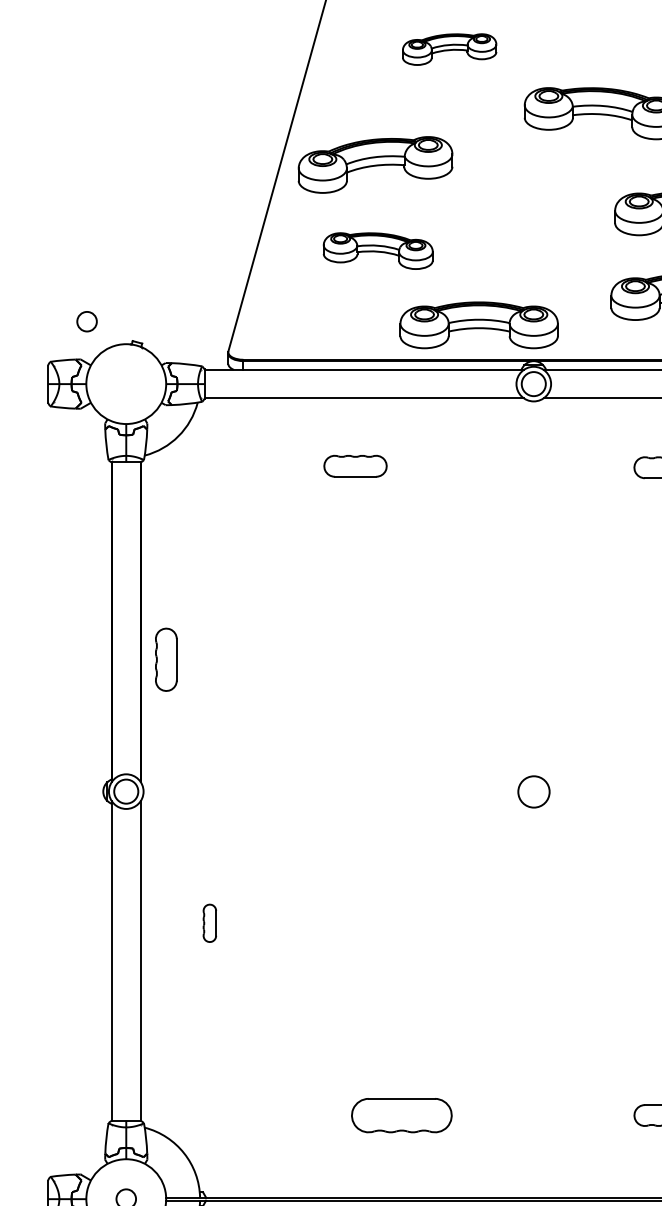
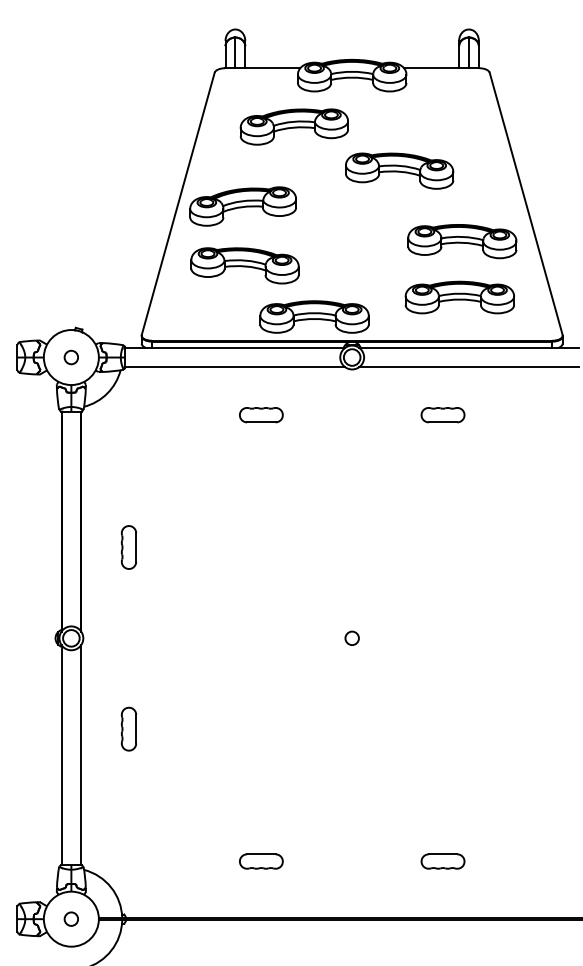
part: (448, 48) -> (293, 126), size x1.67
part: (377, 250) -> (244, 265), size x1.43
circle: (85, 321) -> (70, 357), moved
part: (355, 466) -> (261, 415), moved
part: (165, 659) -> (128, 547), moved
circle: (532, 790) -> (351, 637), size x0.62
part: (209, 922) -> (128, 728), size x1.67
part: (402, 1115) -> (261, 861), size x0.62

